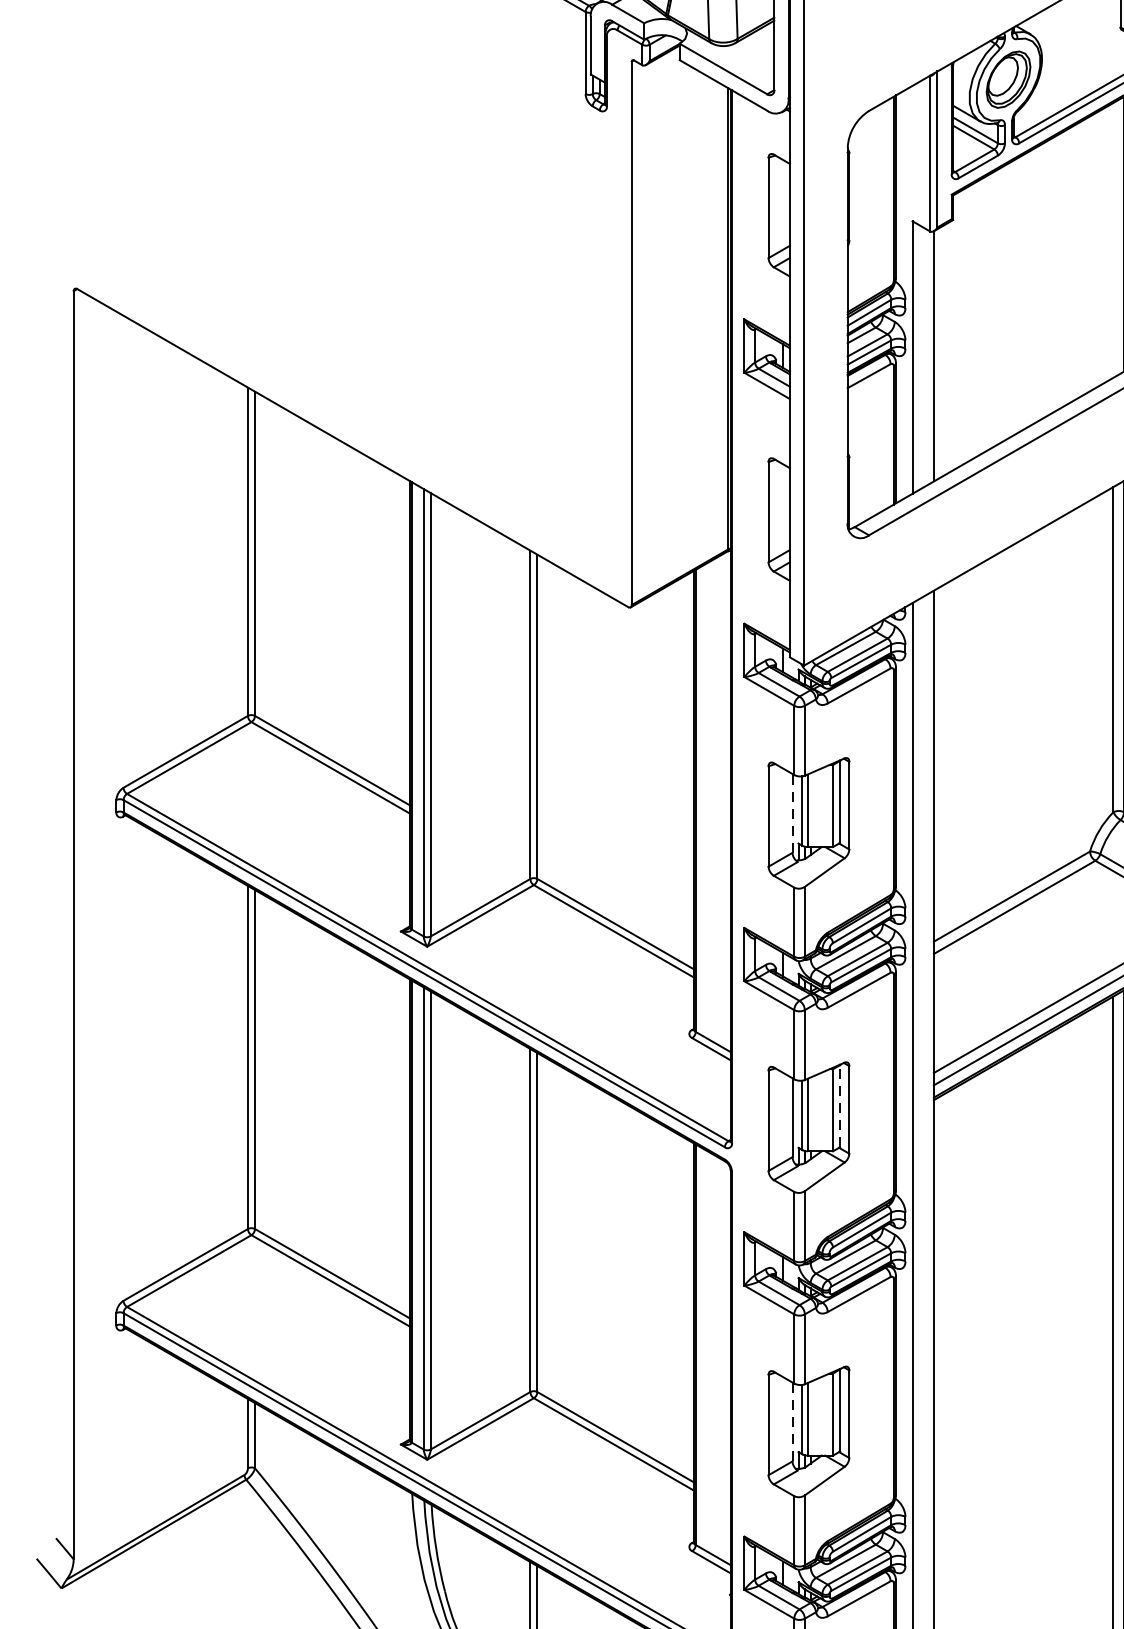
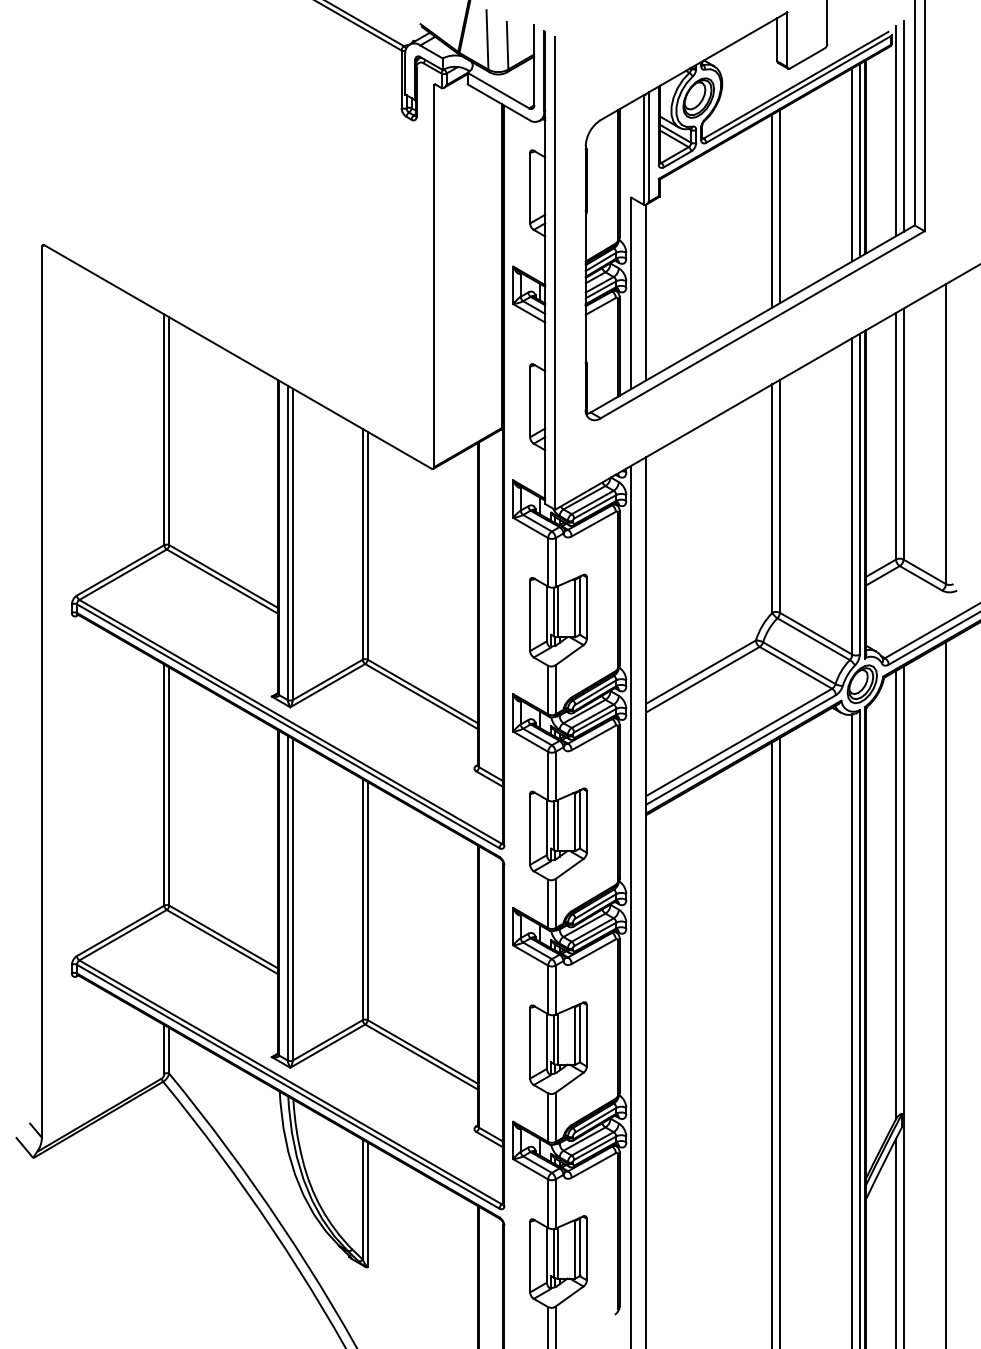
line: (1113, 239) -> (772, 210), added
line: (791, 813) -> (546, 613), dashed -> solid
line: (840, 1106) -> (580, 819), dashed -> solid
line: (791, 1422) -> (546, 1041), dashed -> solid

